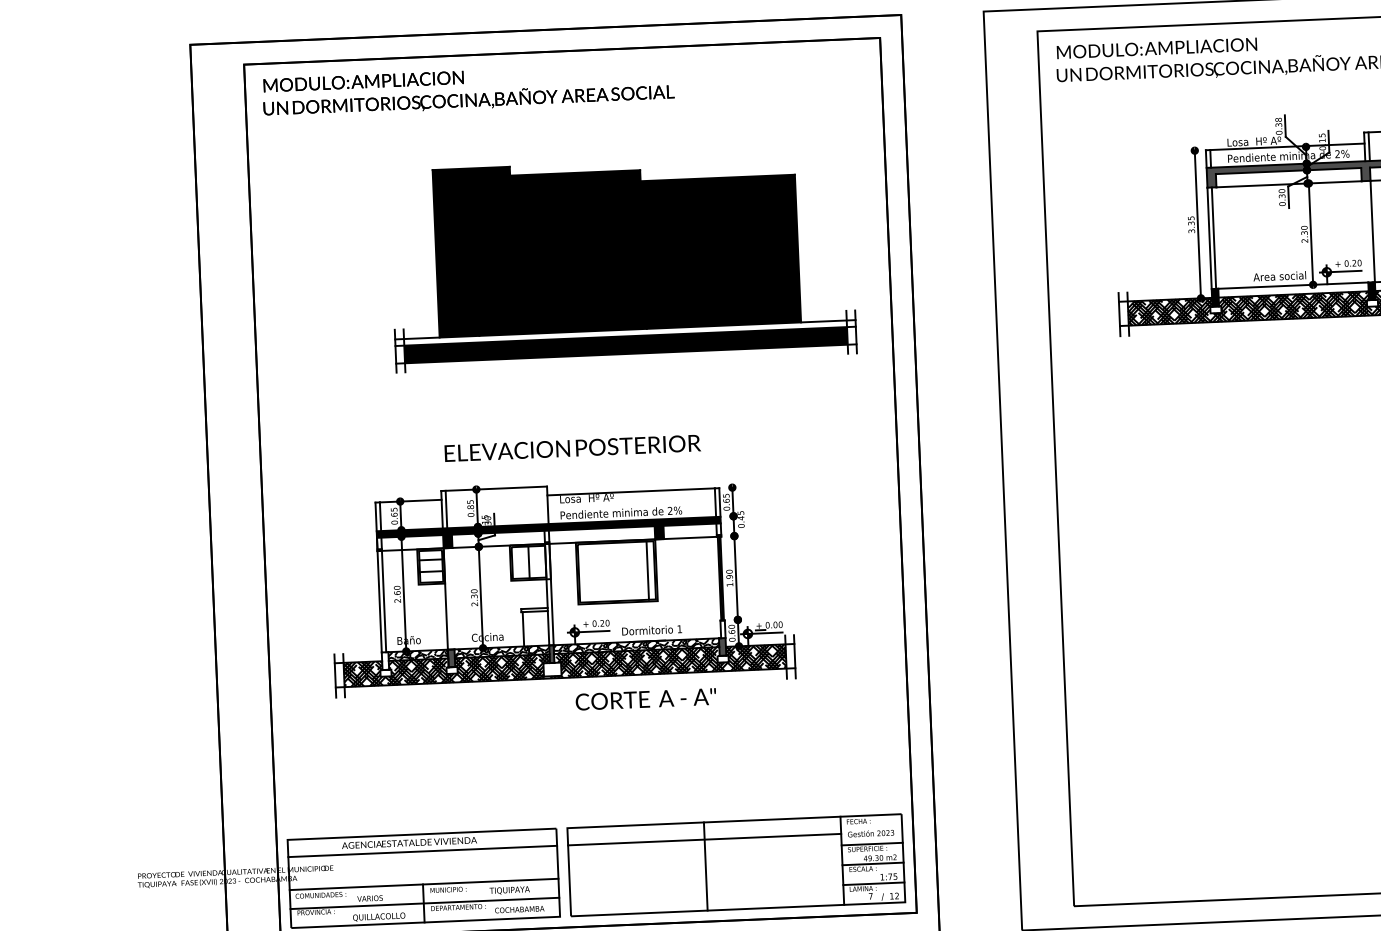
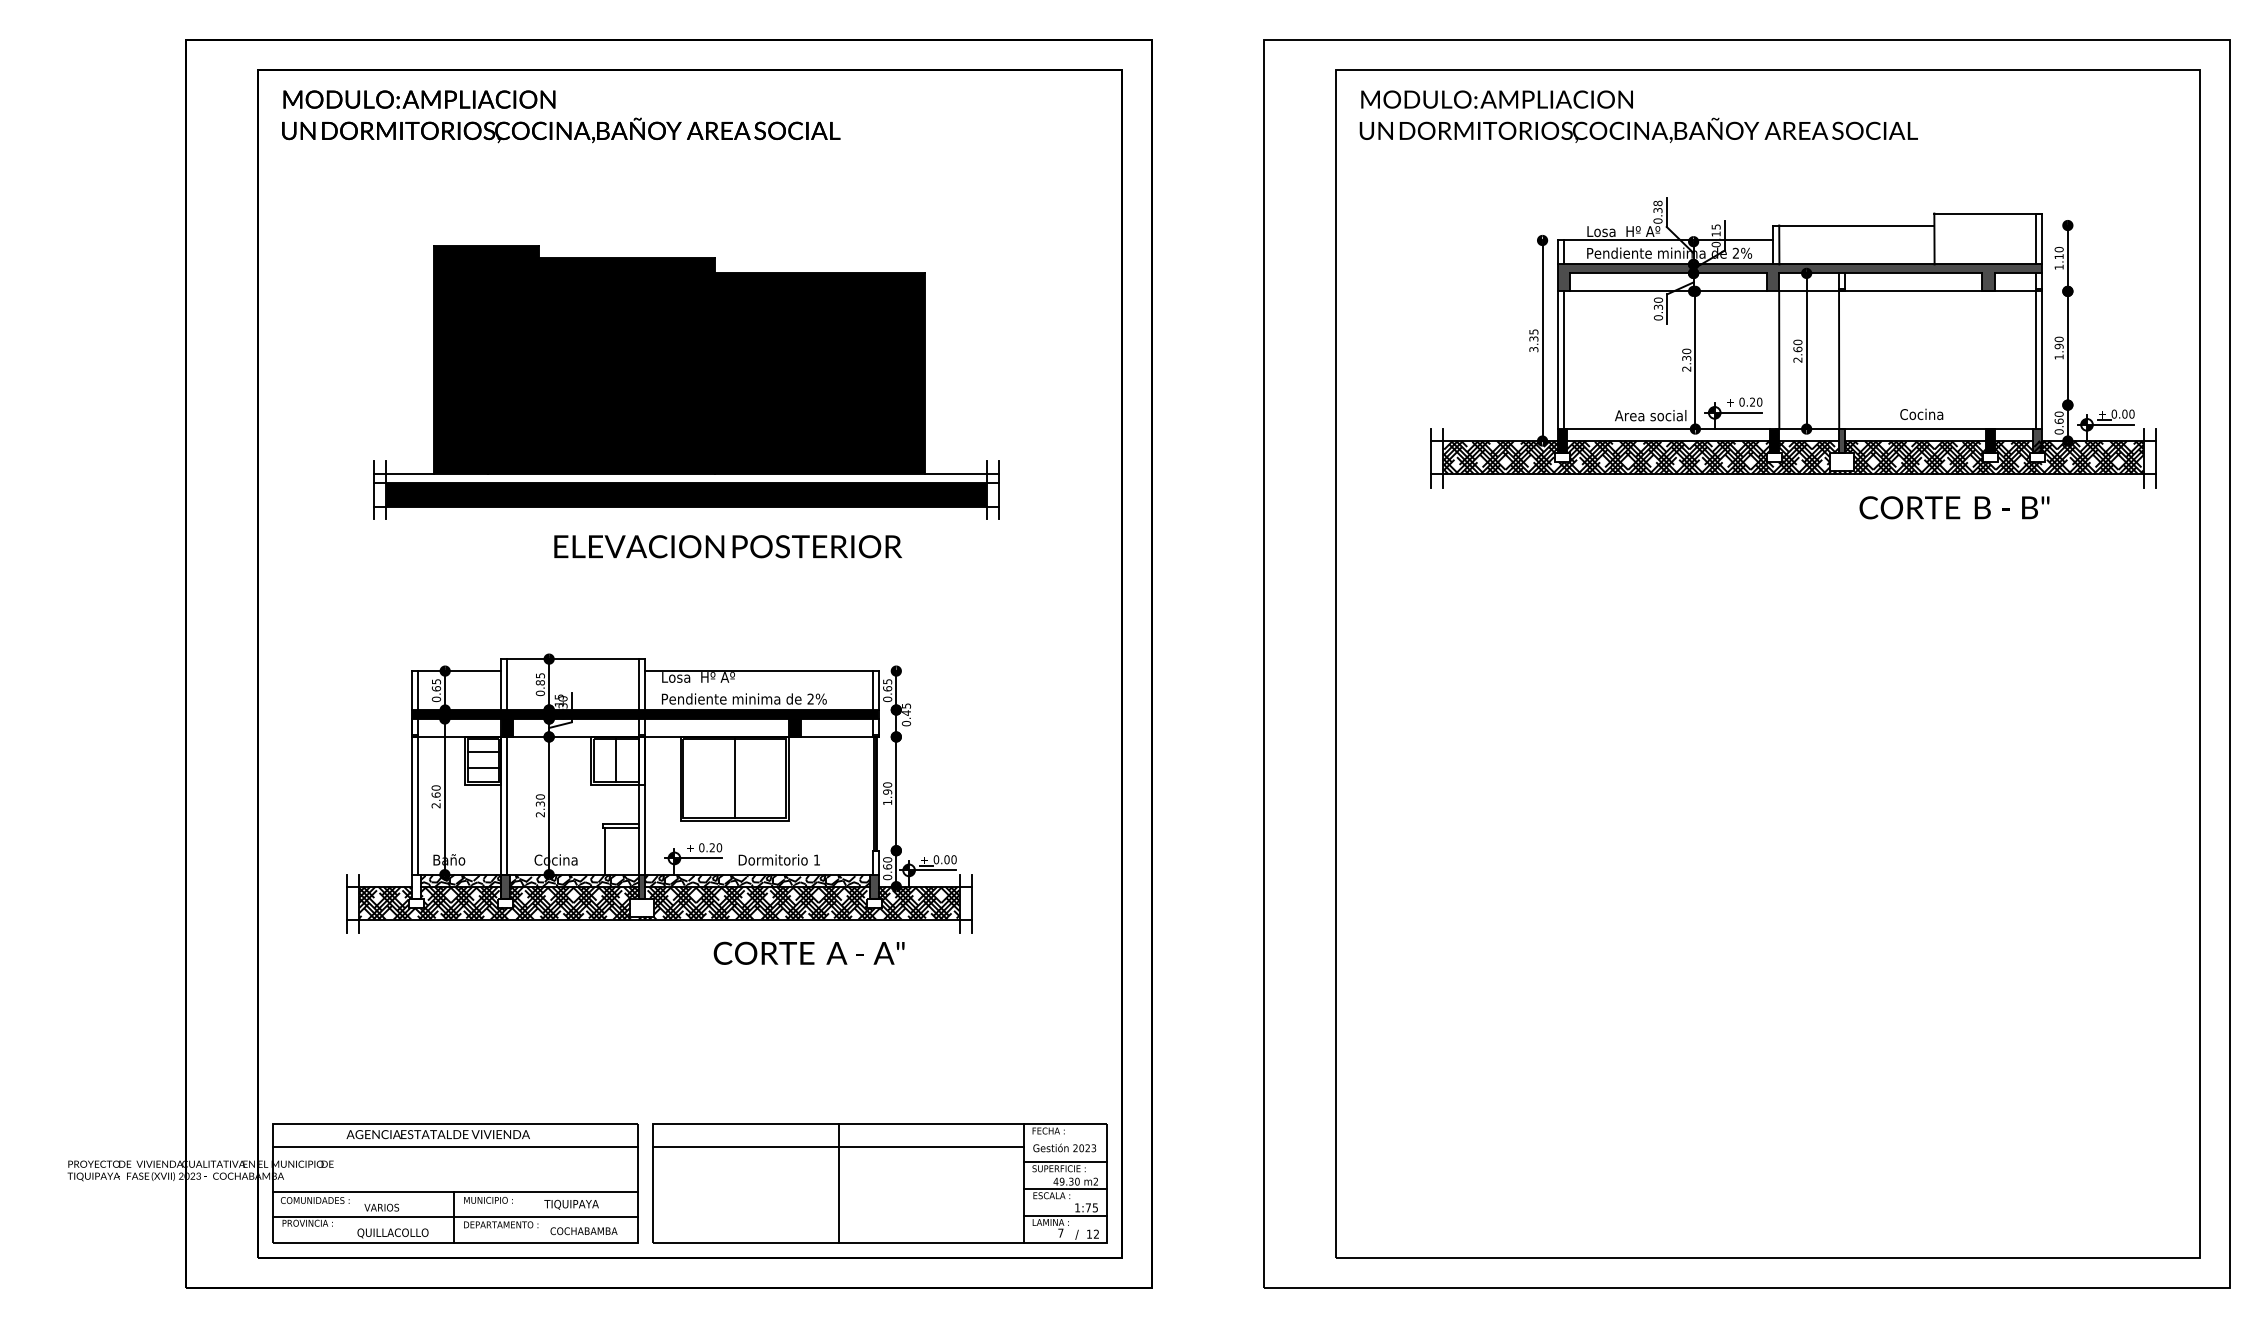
part: (622, 262) -> (686, 382), moved
text: (572, 448) -> (727, 546), moved
line: (543, 505) -> (639, 684), added
line: (647, 570) -> (734, 778), moved
line: (450, 598) -> (507, 805), added
text: (645, 698) -> (808, 952), moved

